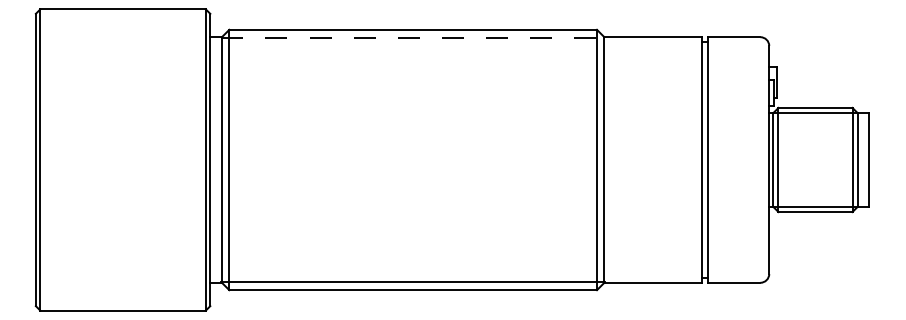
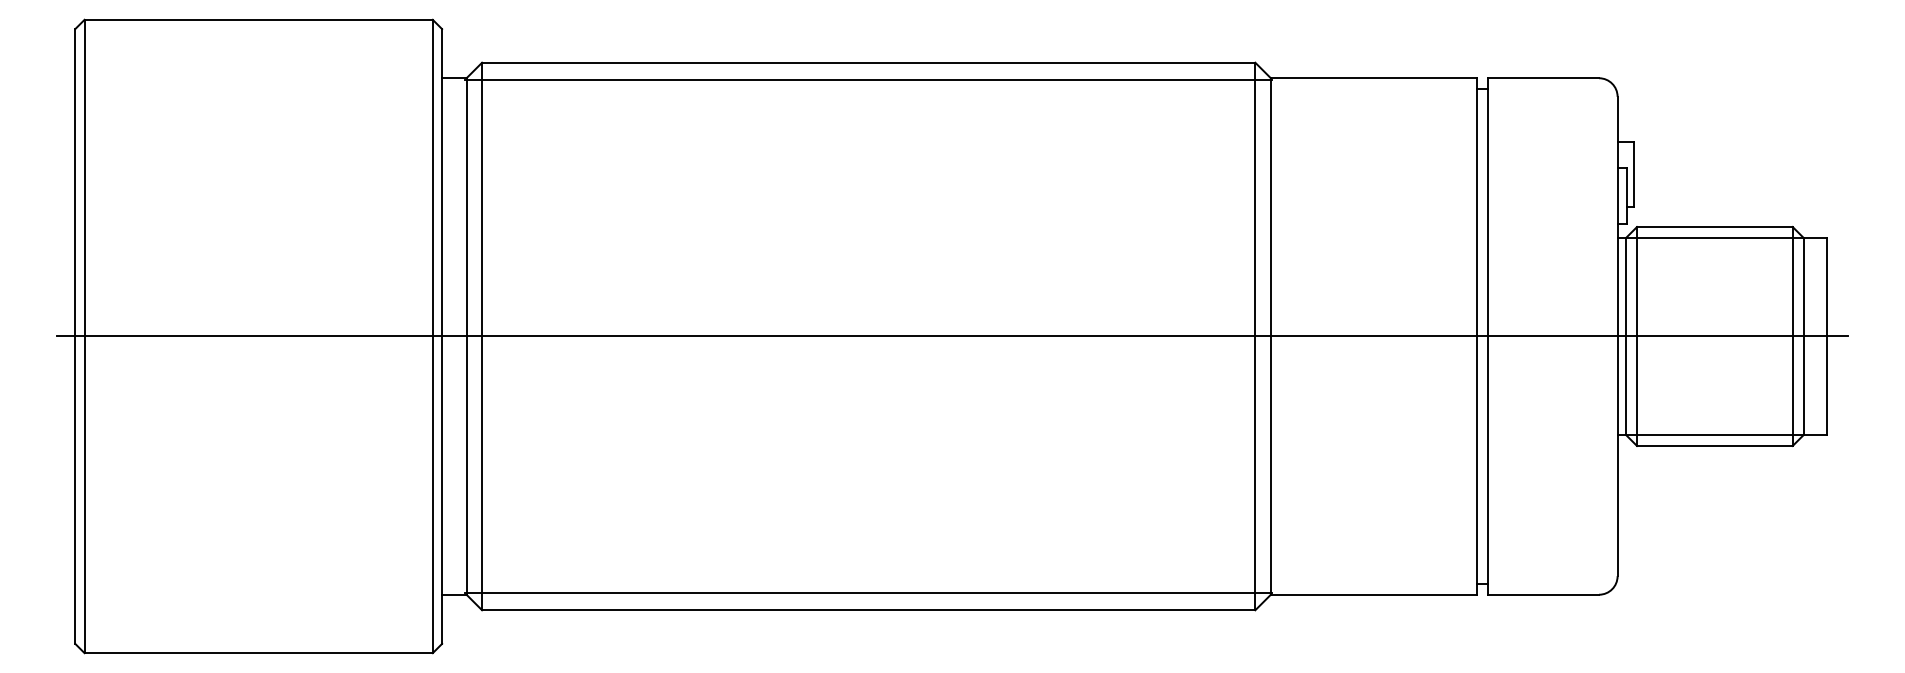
line: (413, 37) -> (869, 78), dashed -> solid
line: (452, 160) -> (951, 337), added

